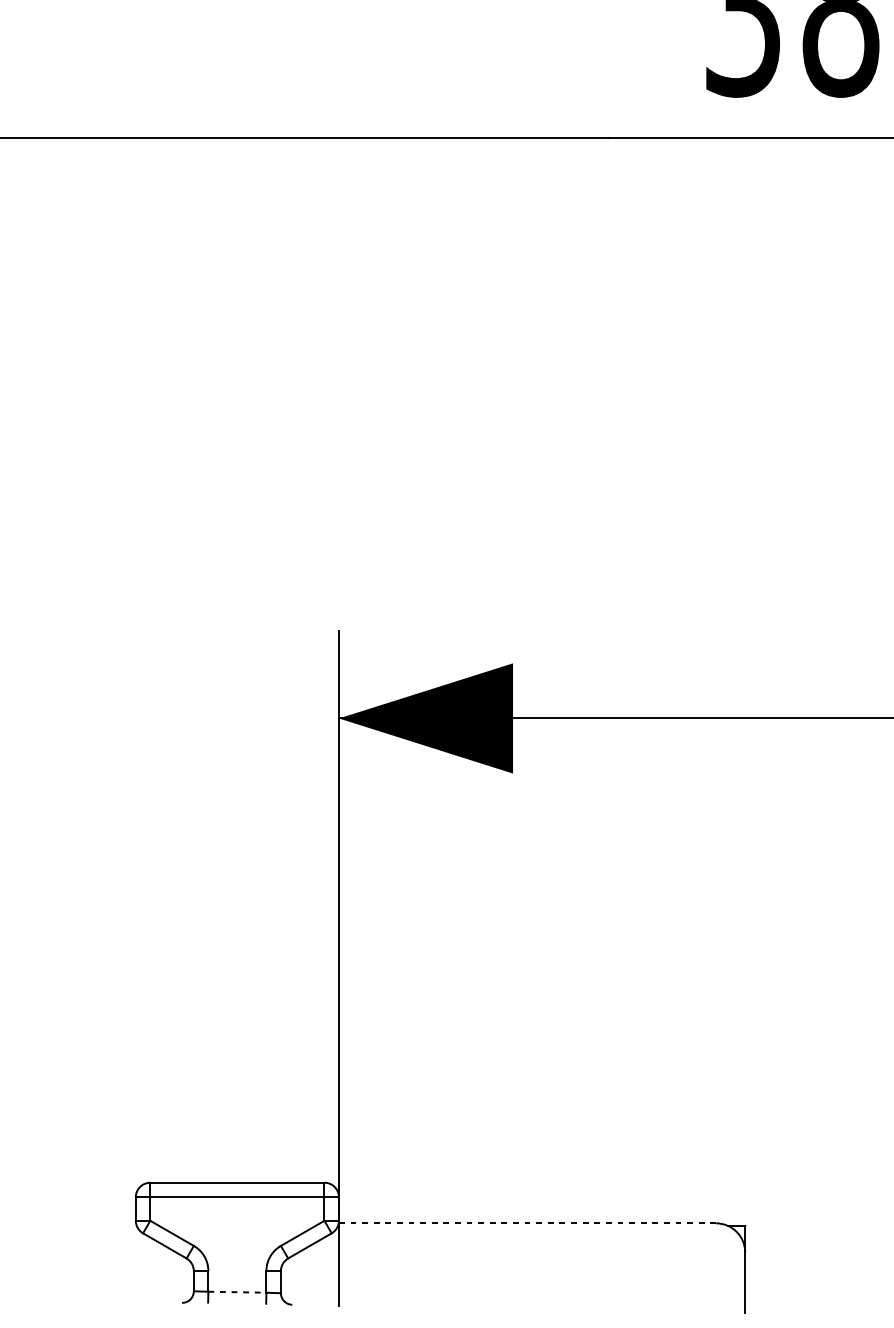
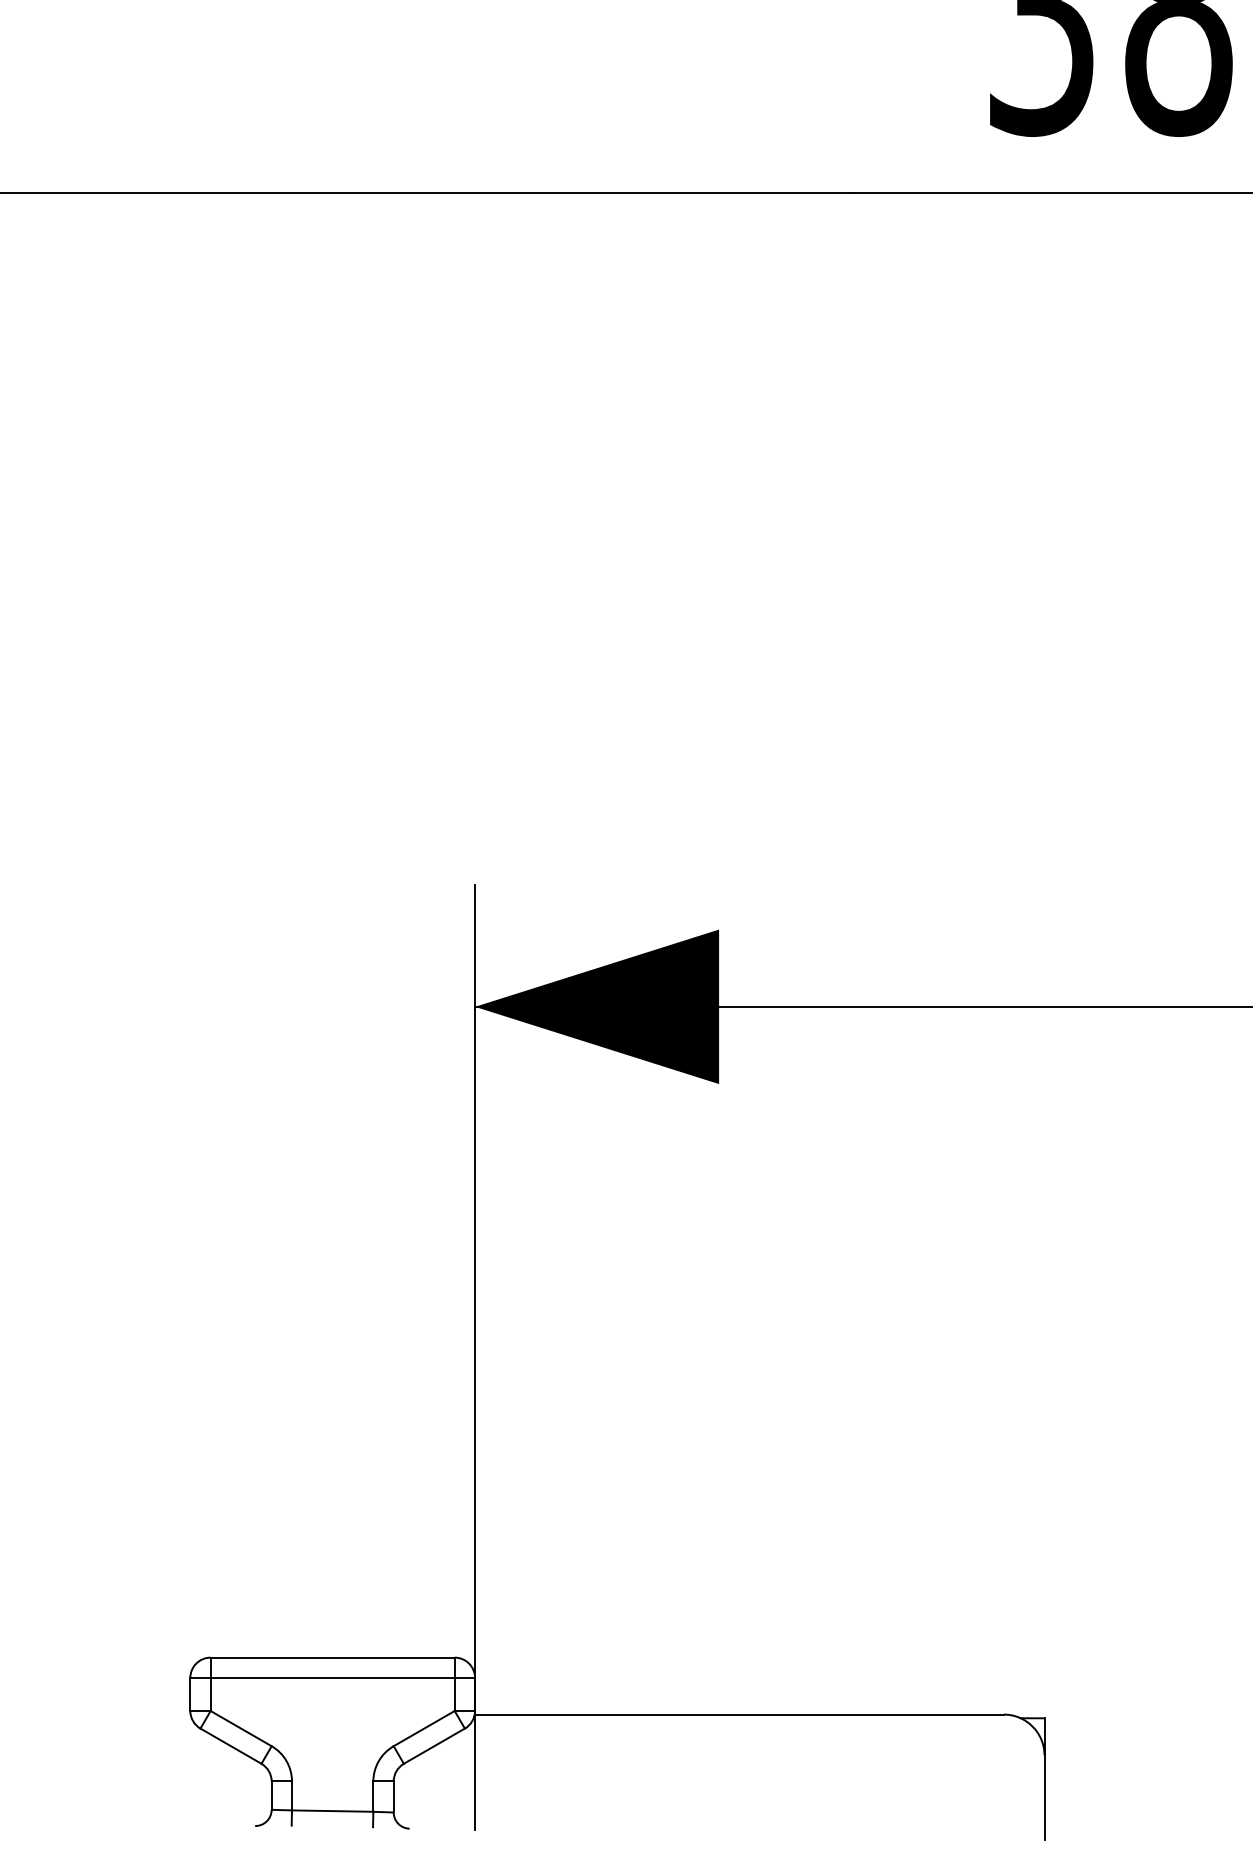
line: (526, 1223) -> (738, 1714), dashed -> solid
line: (237, 1292) -> (332, 1811), dashed -> solid

